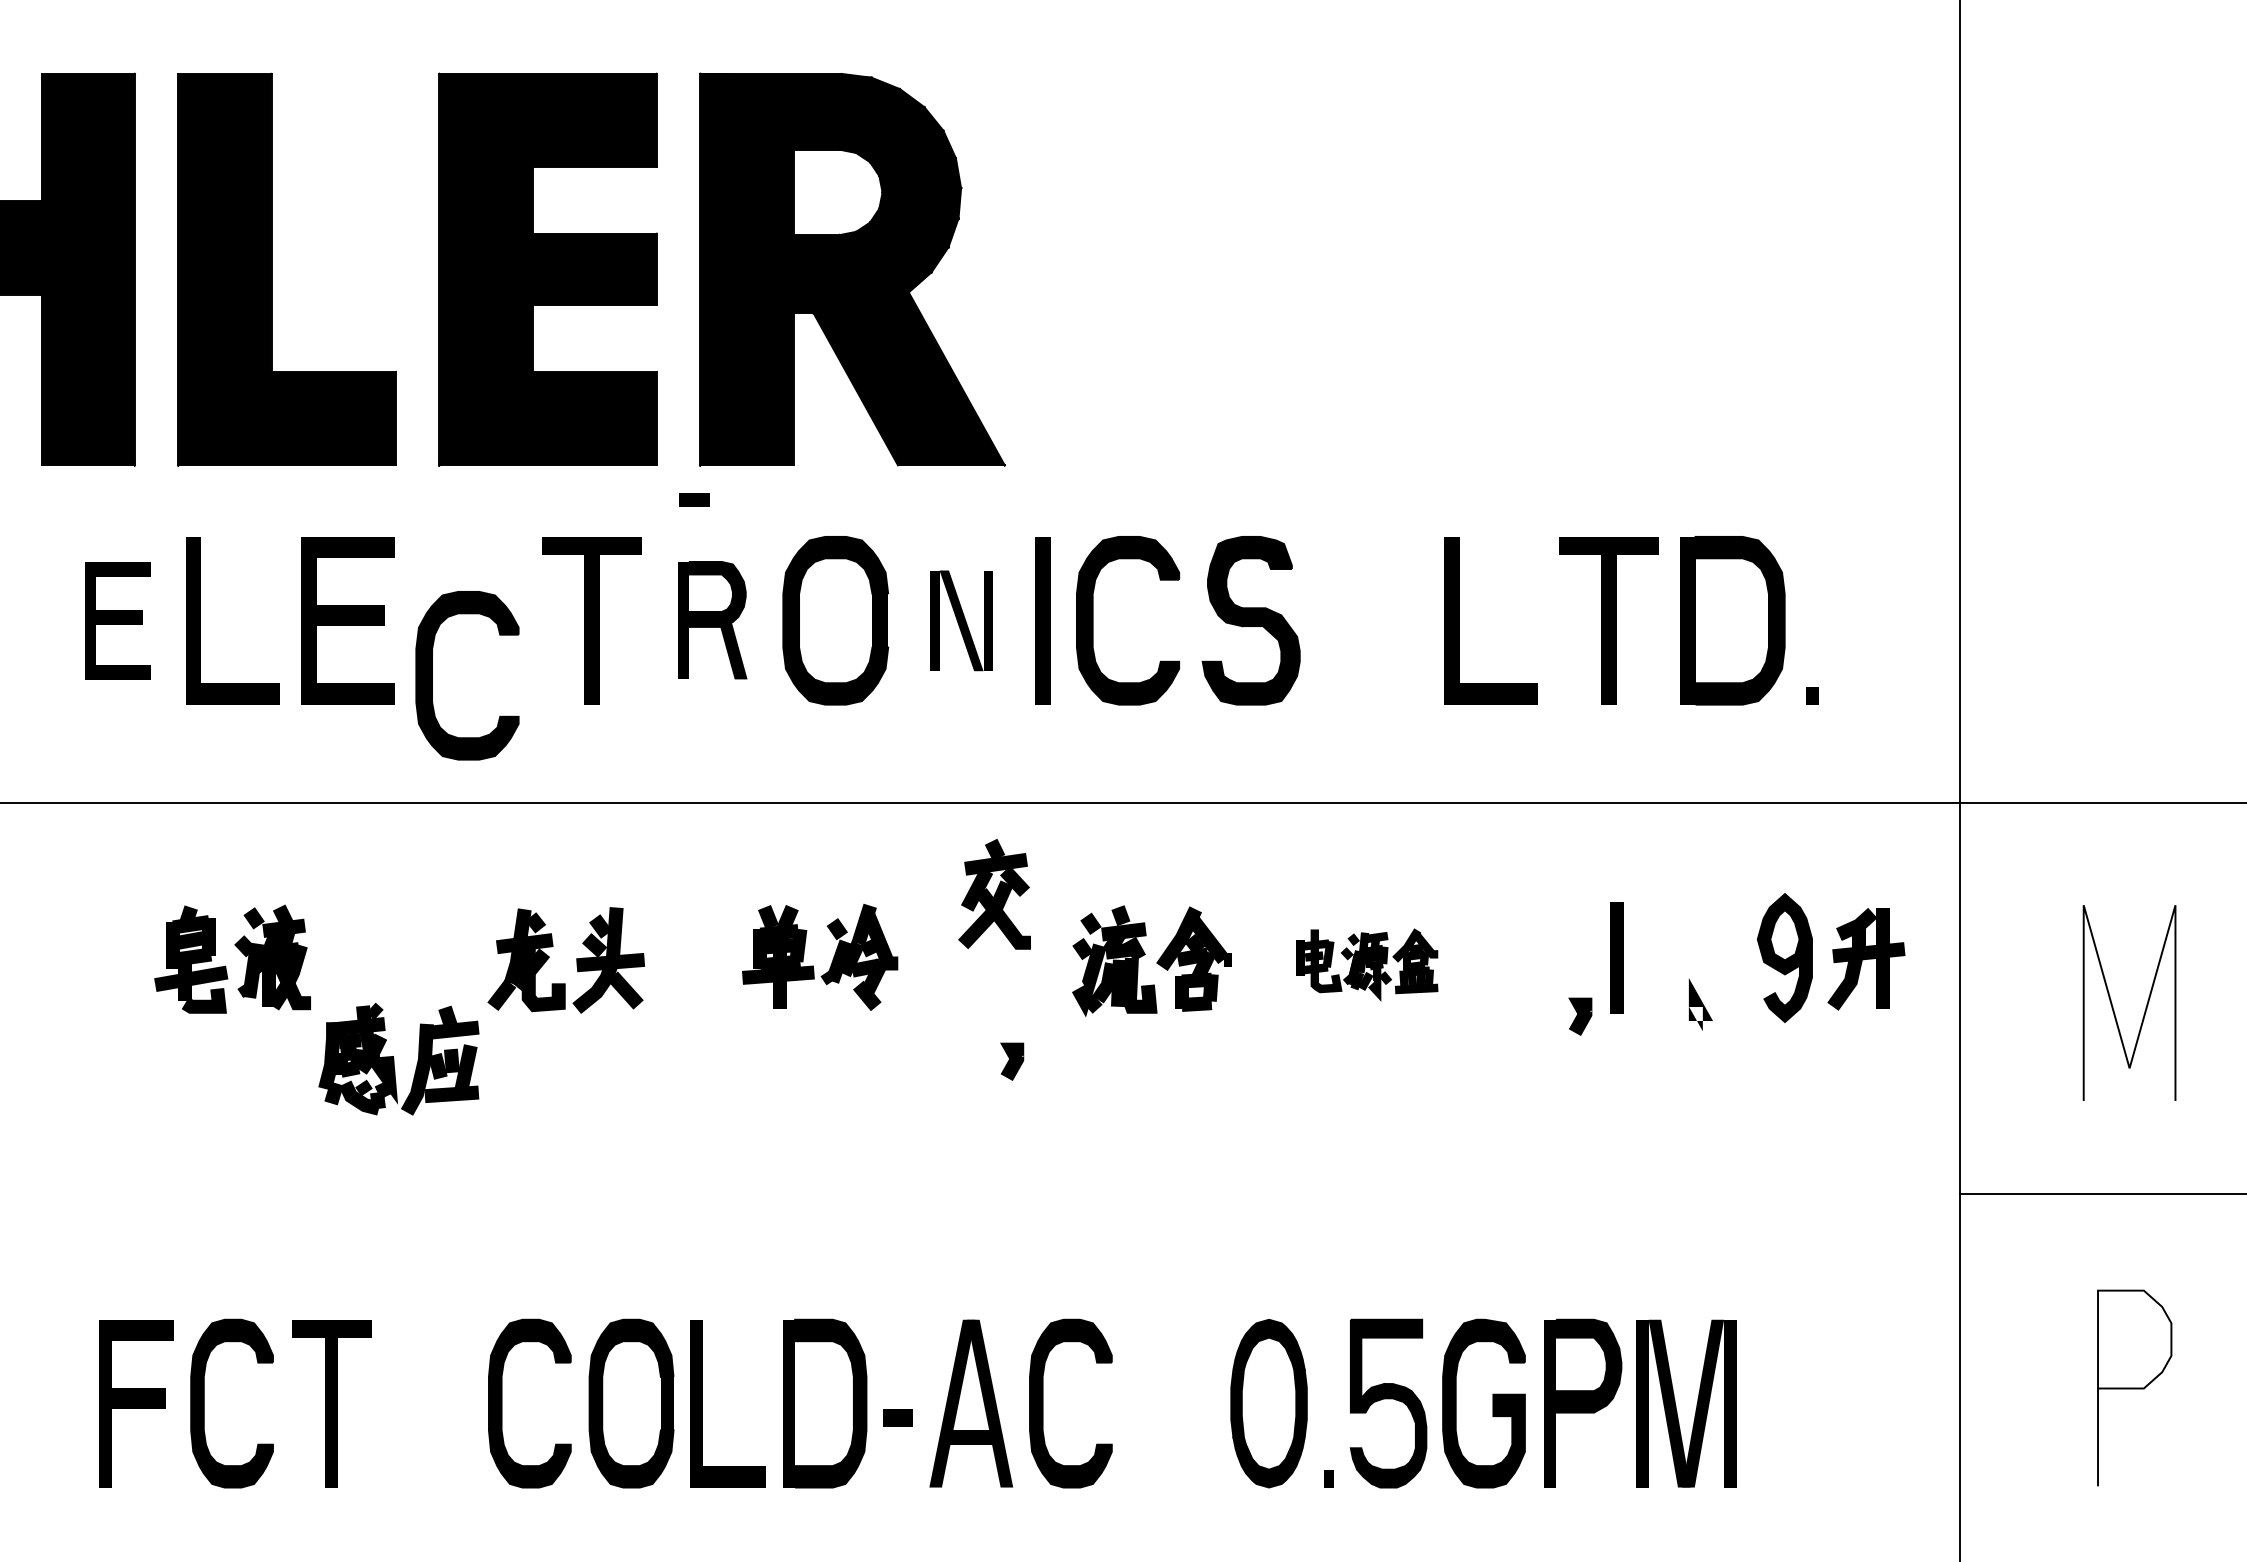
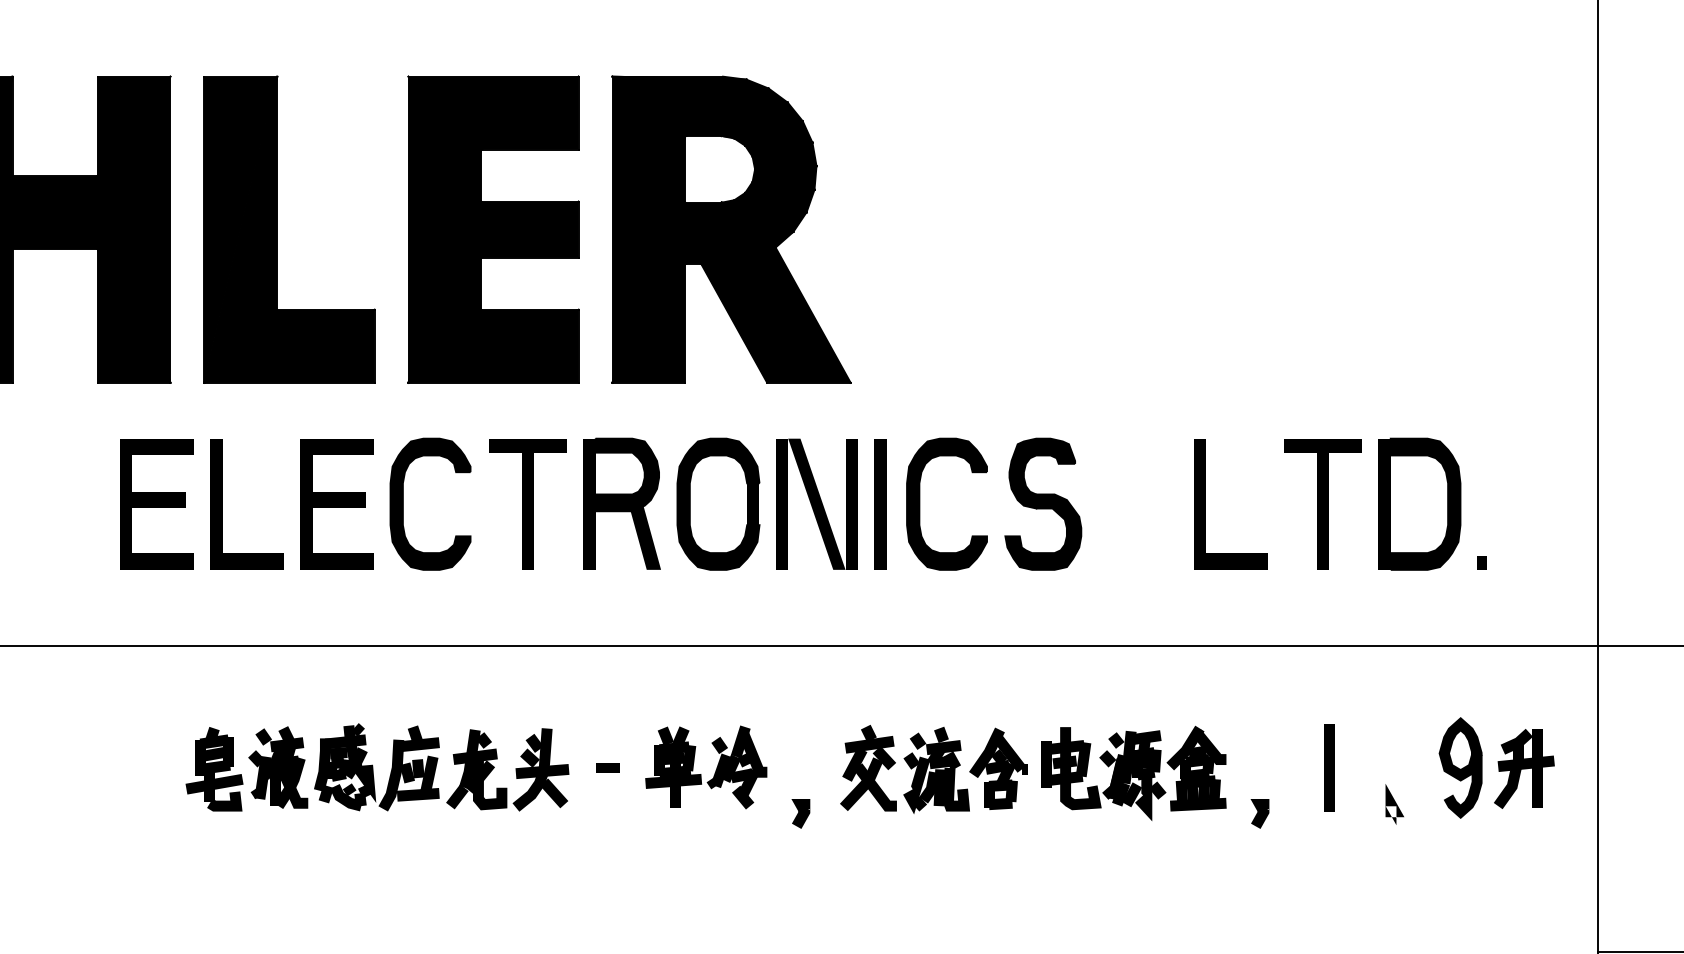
line: (694, 499) -> (608, 767), moved
part: (117, 620) -> (156, 504), size x1.43
part: (712, 620) -> (622, 504), size x1.43
part: (961, 620) -> (816, 504), size x1.67
part: (432, 675) -> (403, 504), moved
part: (994, 894) -> (868, 768), moved
part: (1367, 964) -> (1134, 773), size x1.67
line: (1580, 1016) -> (1260, 813), moved
part: (398, 1058) -> (376, 766), moved
line: (1012, 1061) -> (801, 813), moved

